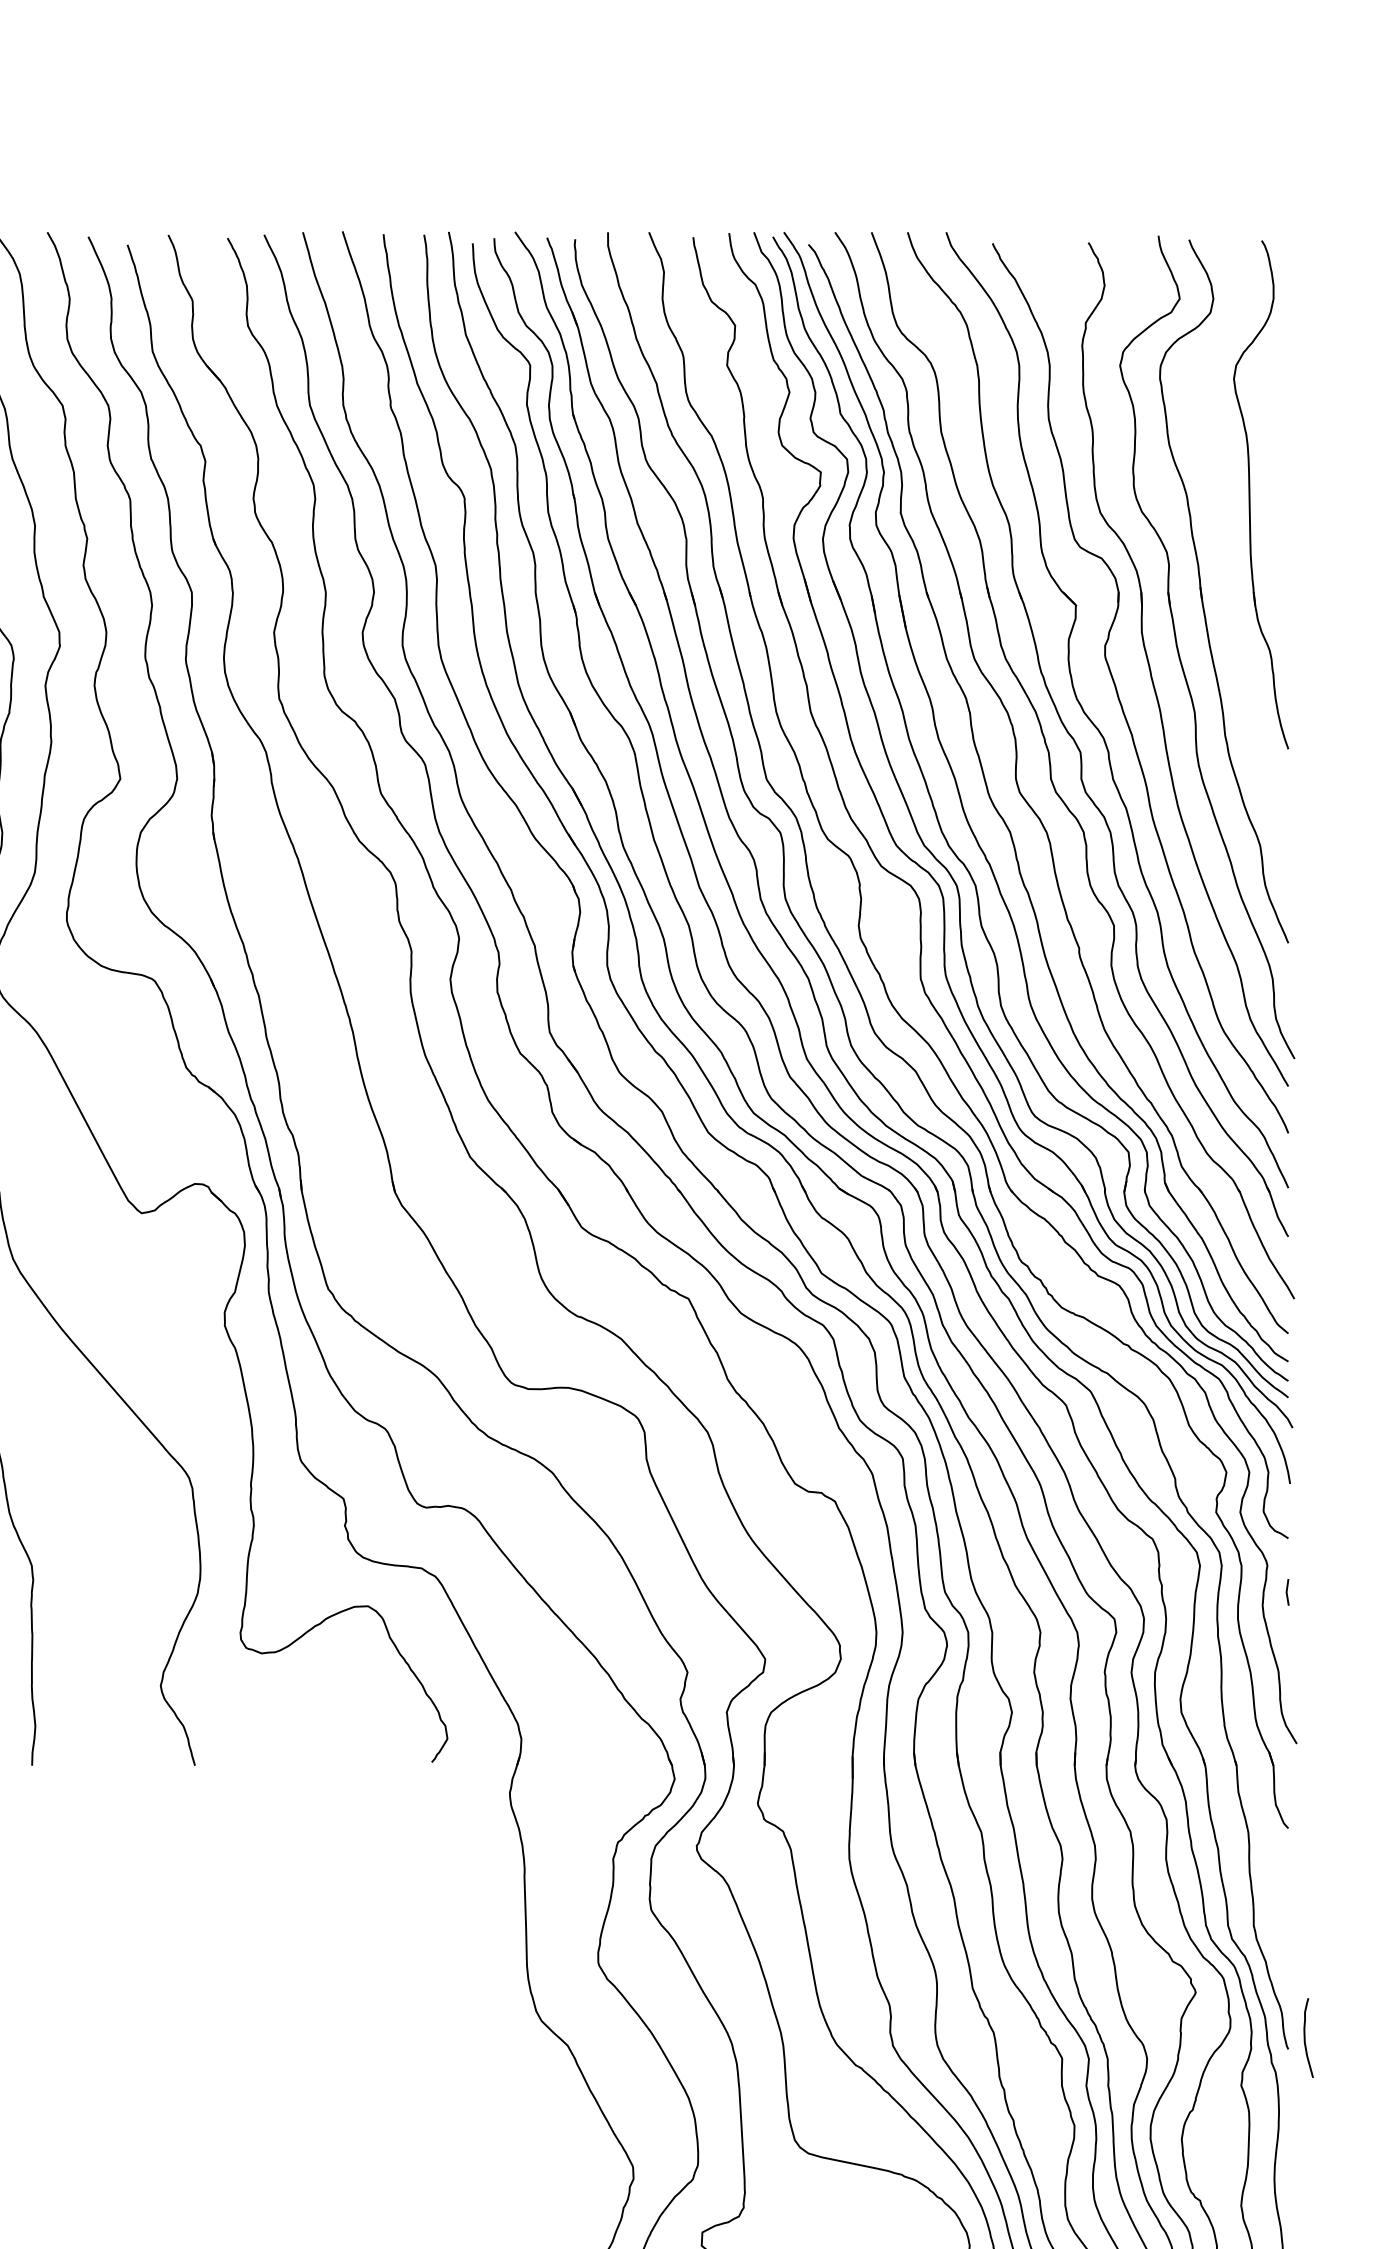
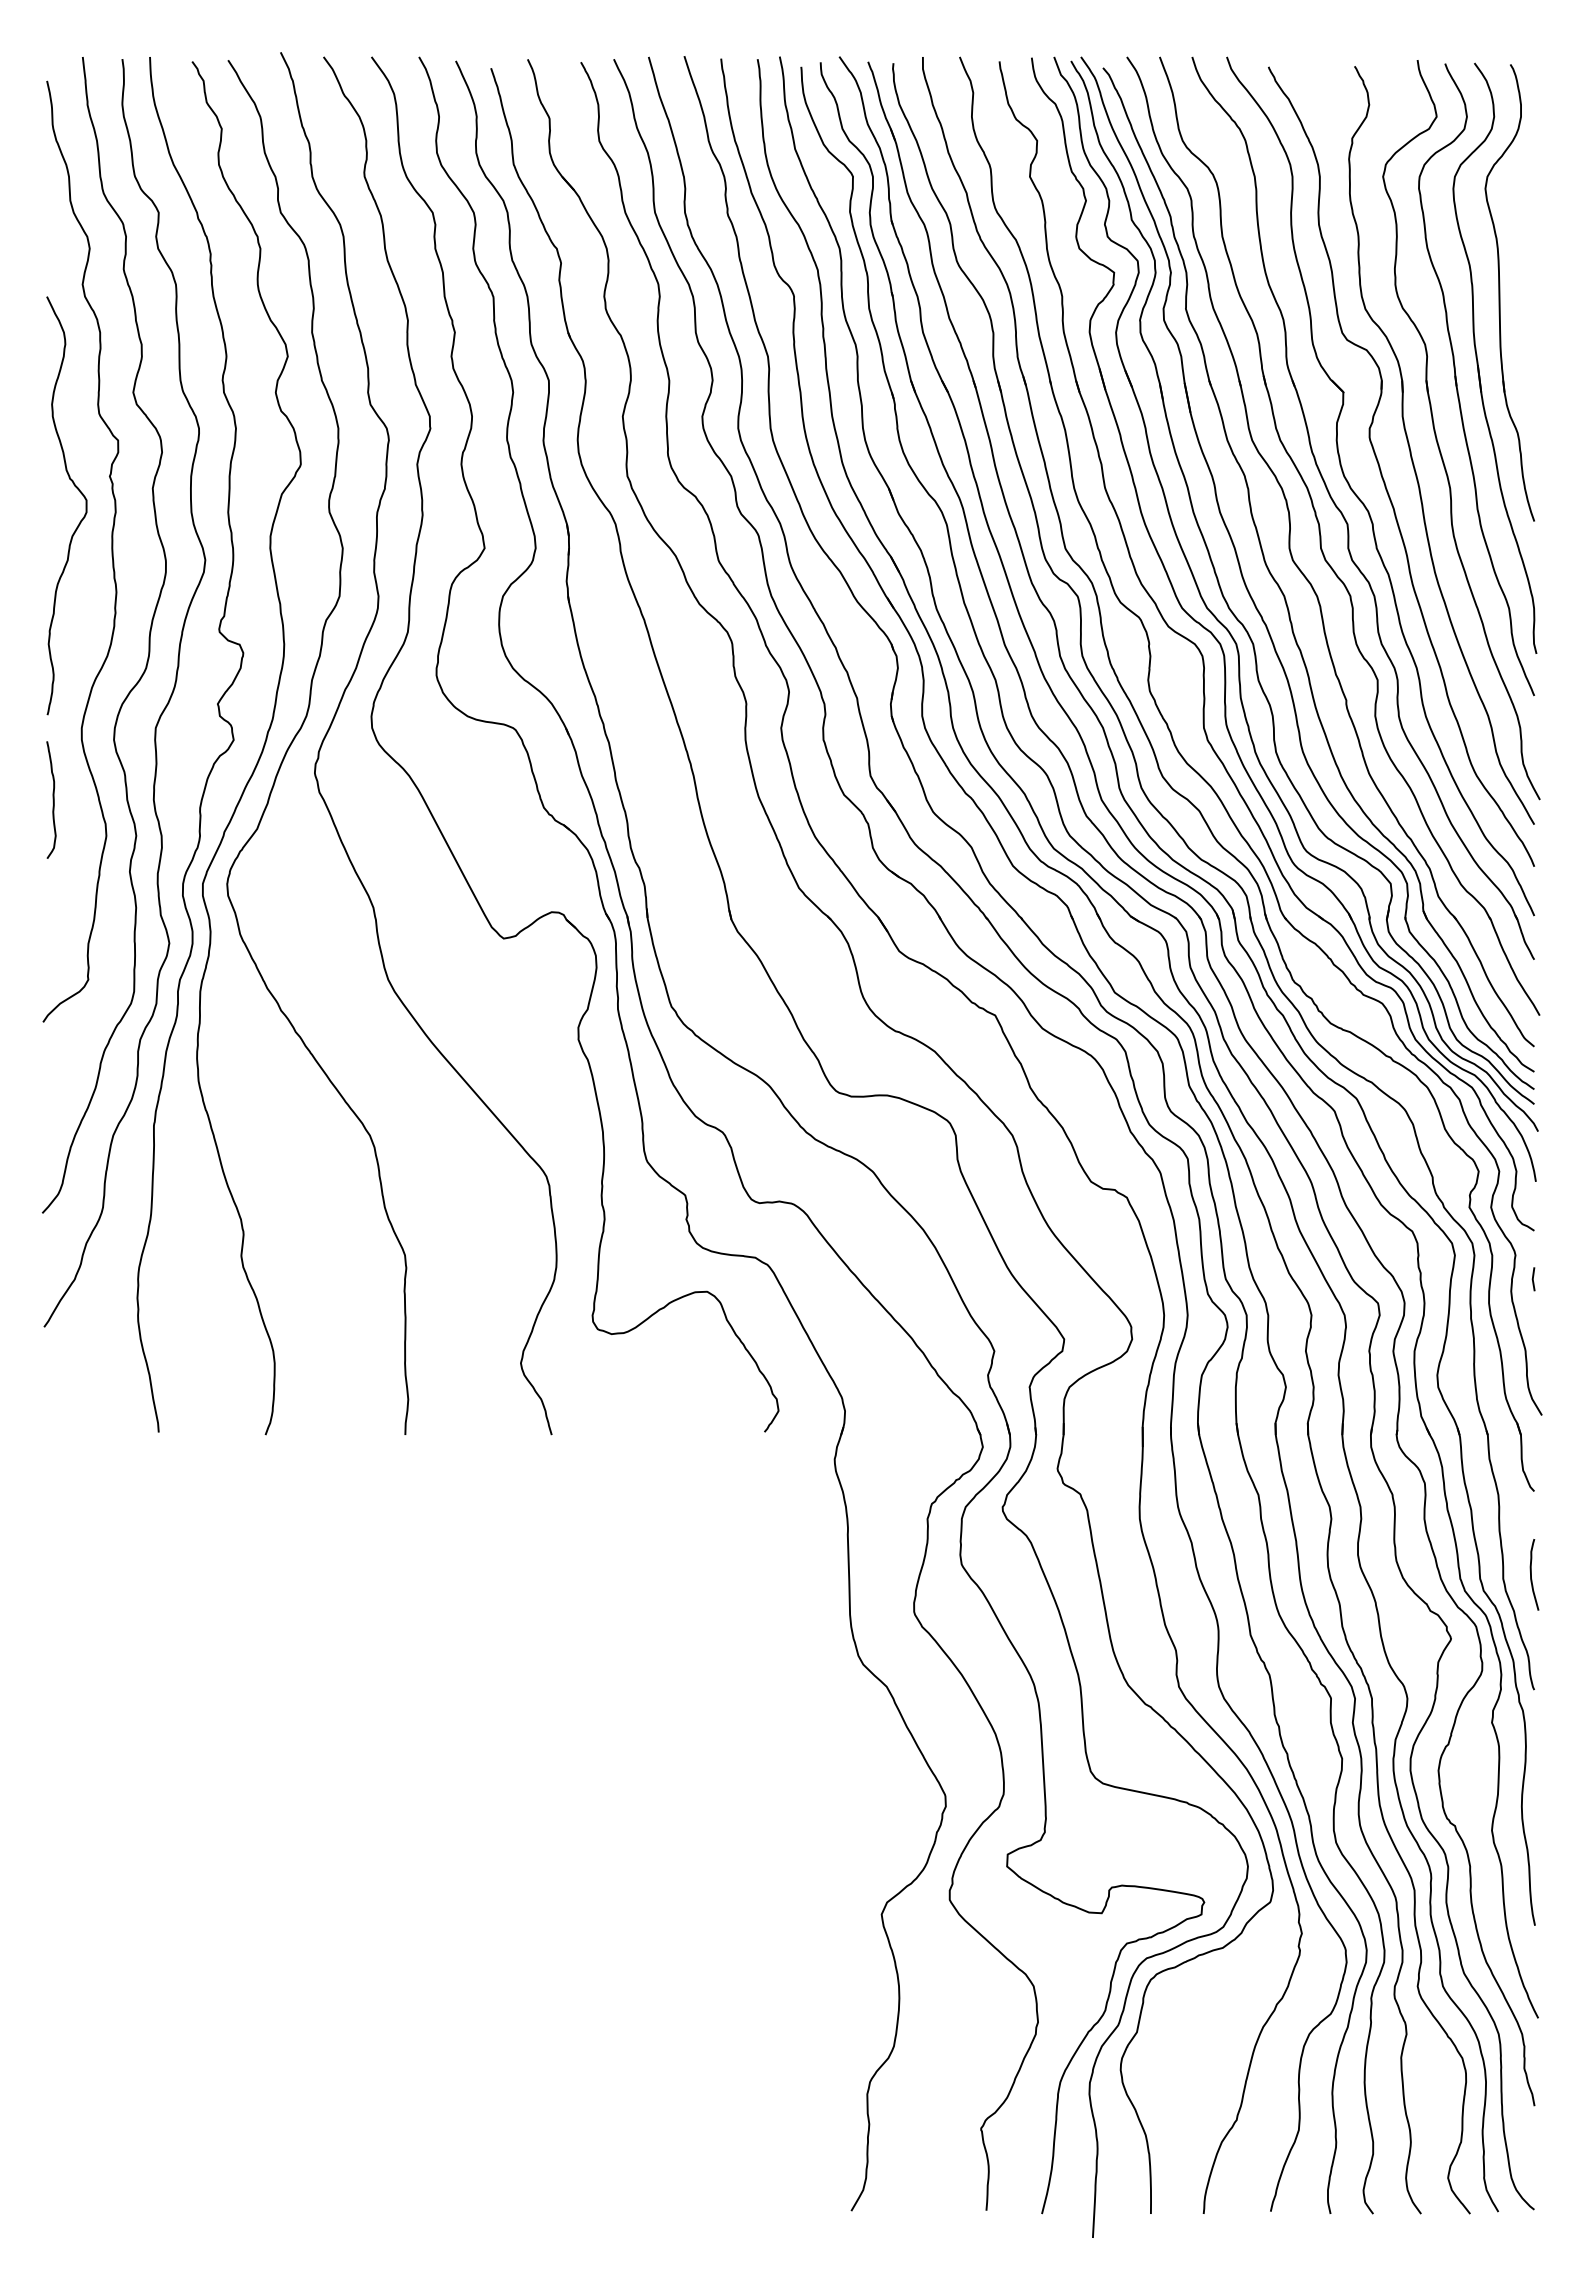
part: (1226, 570) -> (1478, 360), added
curve: (1305, 2037) -> (1531, 1574), moved

